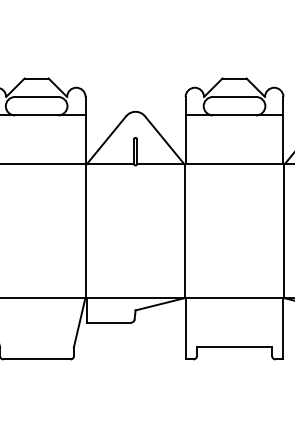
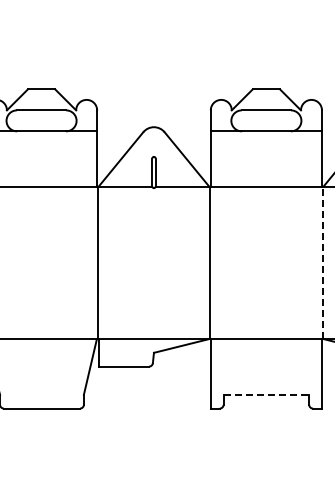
line: (283, 230) -> (322, 262), solid -> dashed
line: (234, 347) -> (266, 394), solid -> dashed

